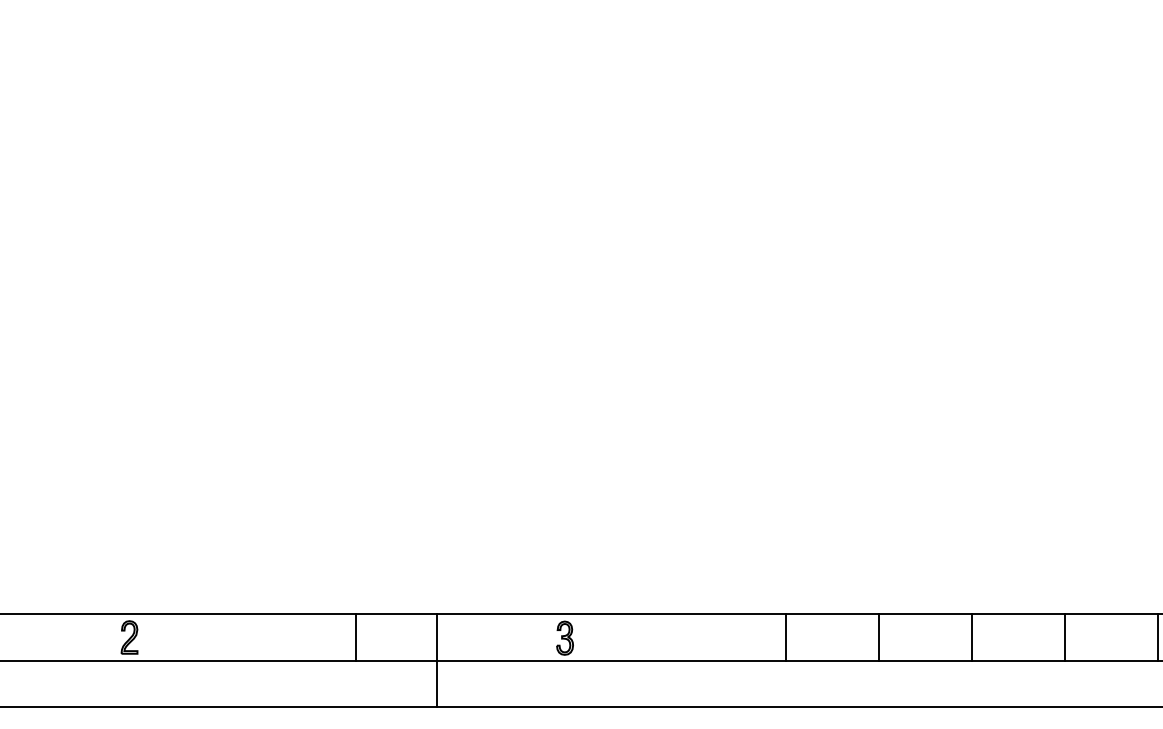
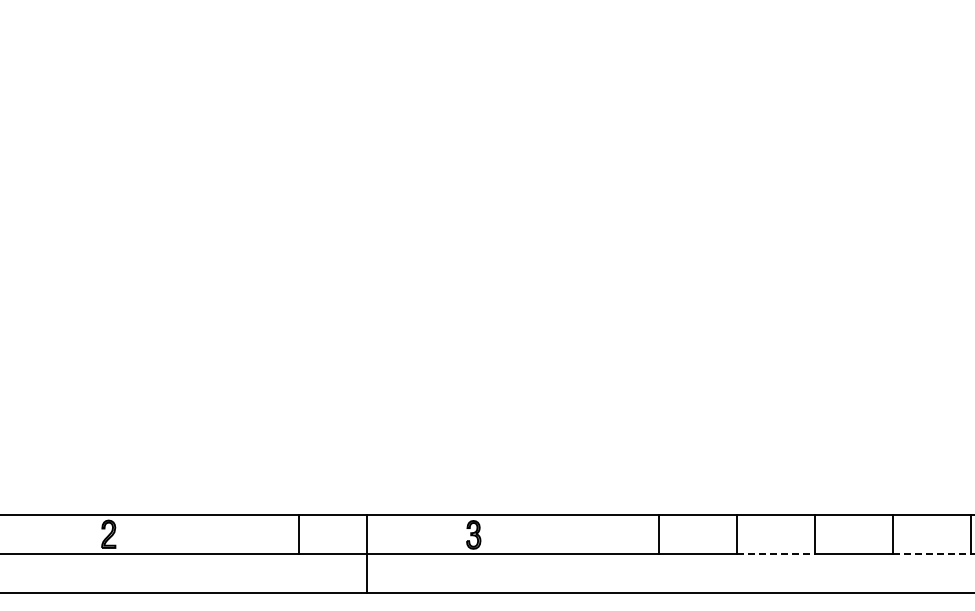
line: (925, 660) -> (775, 553), solid -> dashed
line: (1111, 660) -> (931, 553), solid -> dashed

